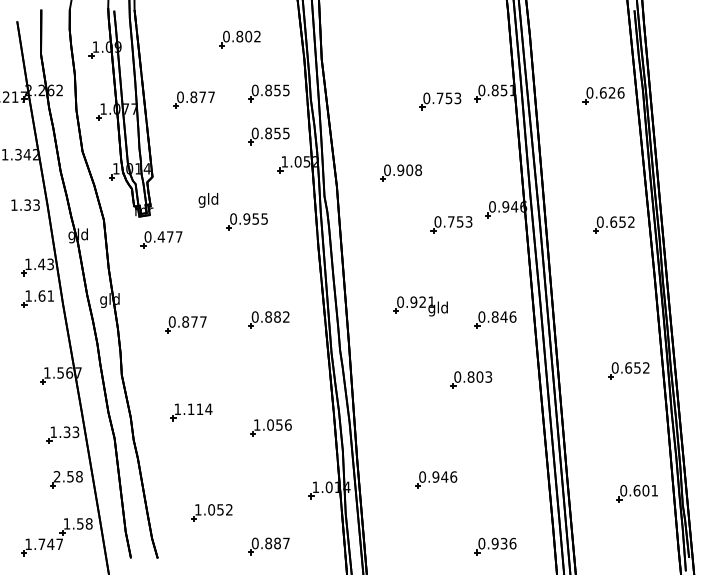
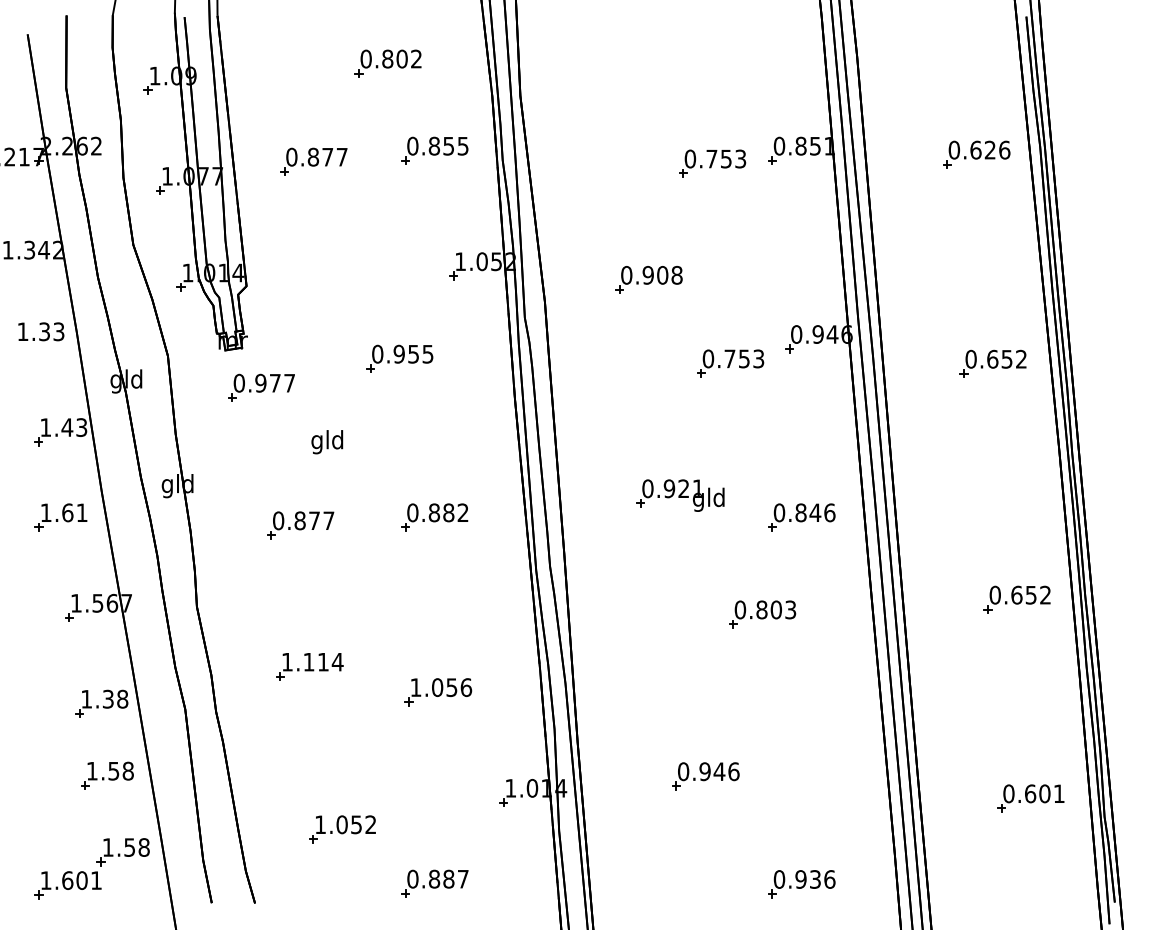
part: (268, 136) -> (434, 220), removed
text: (208, 200) -> (327, 442), moved
text: (160, 236) -> (259, 382), 0.477 -> 0.977
part: (37, 298) -> (60, 516), moved
text: (75, 432) -> (121, 699), 1.33 -> 1.38
text: (56, 476) -> (91, 770), 2.58 -> 1.58
text: (50, 544) -> (81, 880), 1.747 -> 1.601

